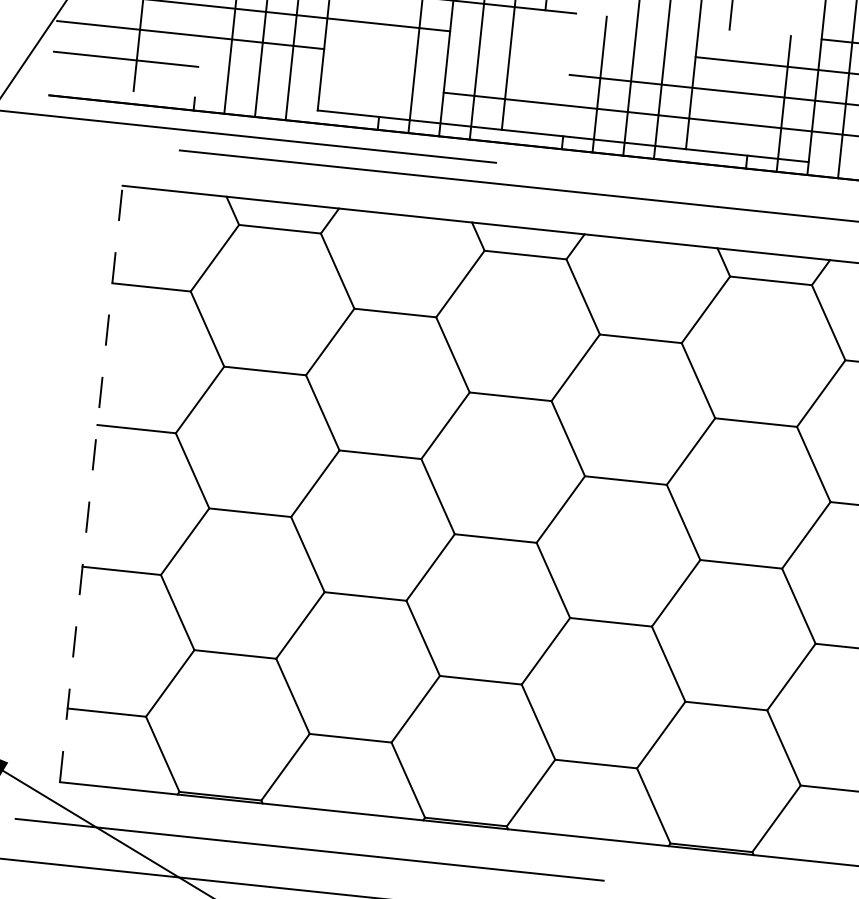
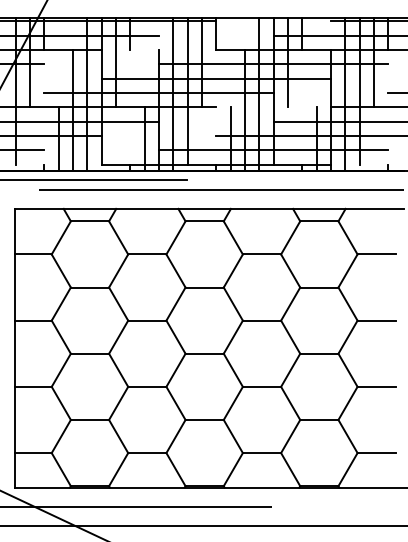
line: (92, 482) -> (15, 347), dashed -> solid

